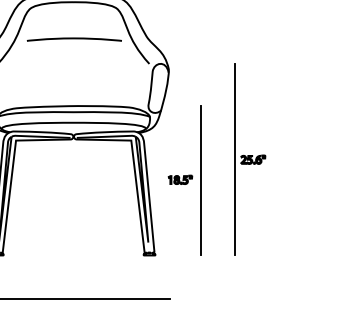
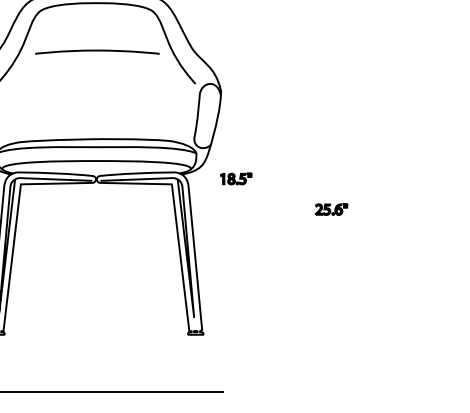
line: (234, 159) -> (307, 208), removed
part: (180, 179) -> (236, 178), moved
line: (200, 180) -> (262, 236), removed

